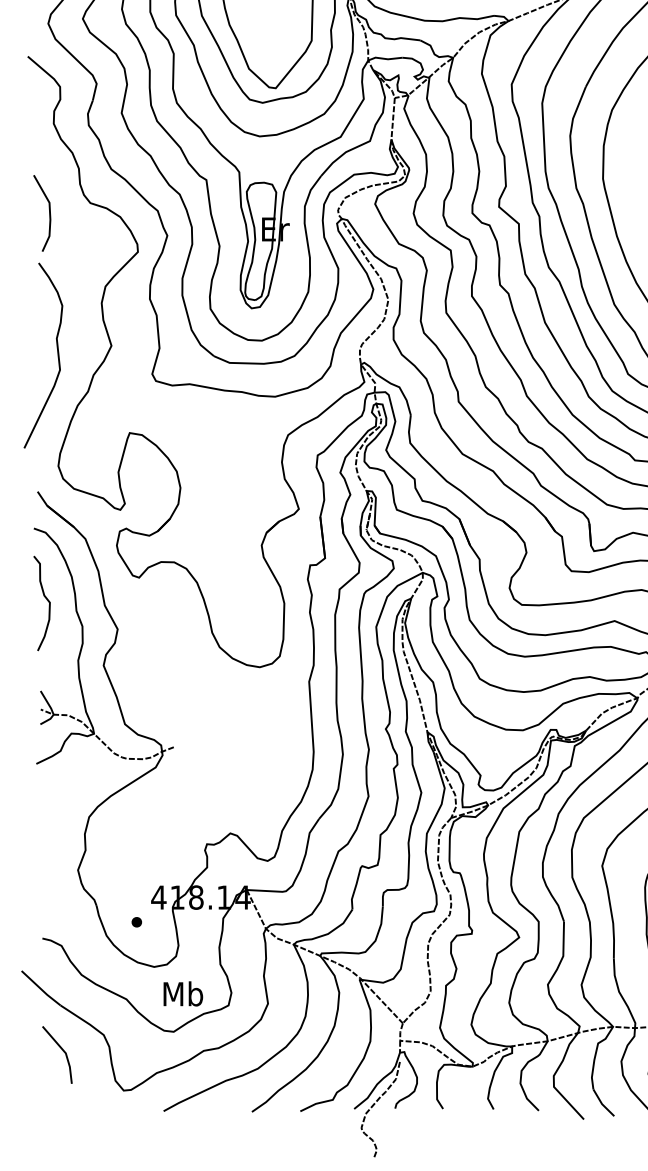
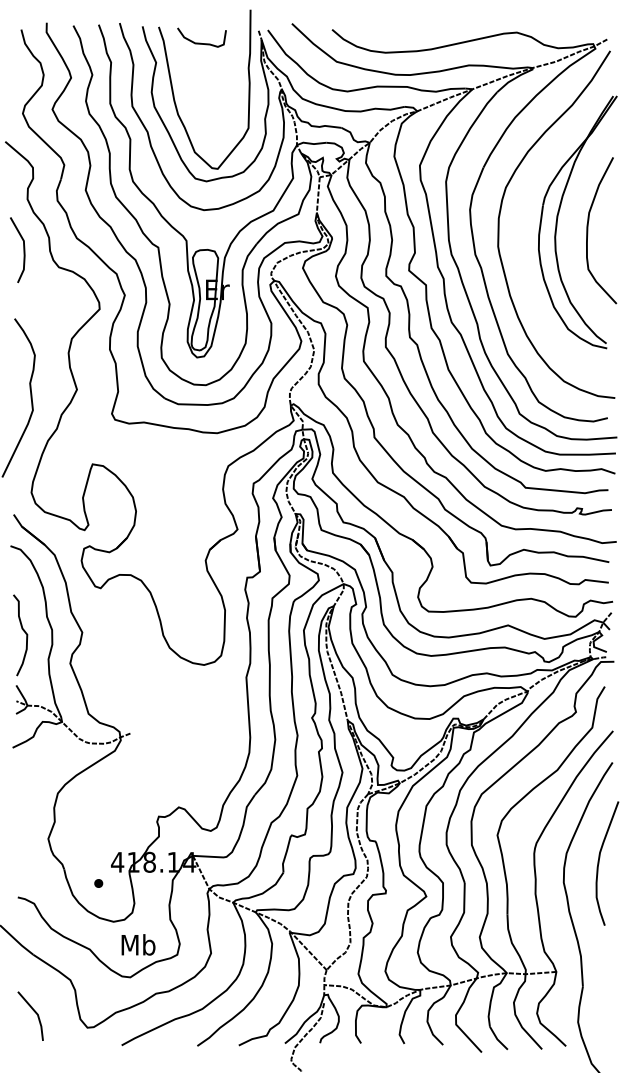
line: (49, 213) -> (23, 250), moved
curve: (45, 598) -> (23, 631), moved
line: (60, 1049) -> (33, 1011), moved

